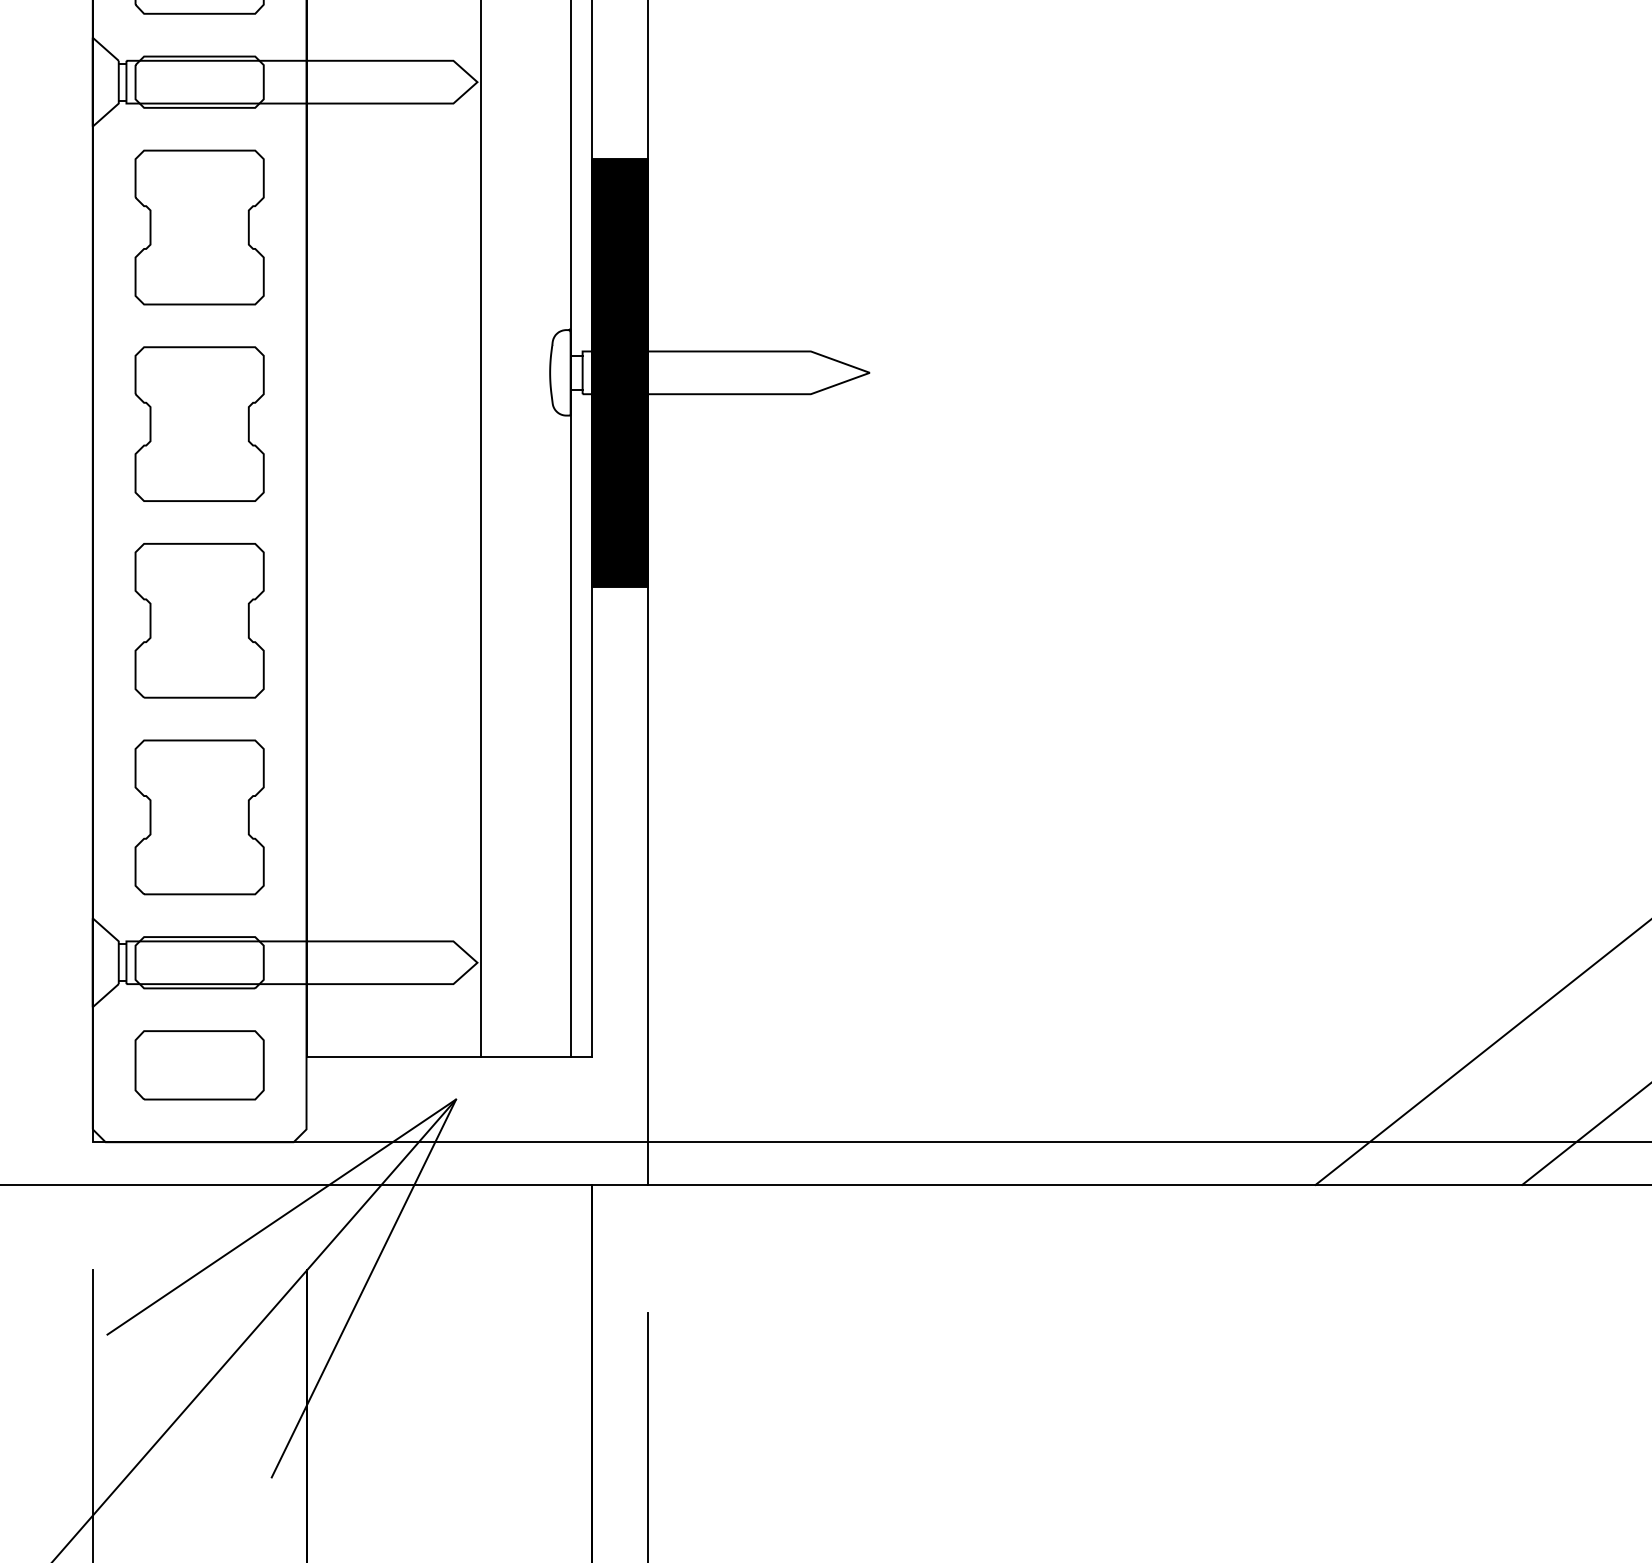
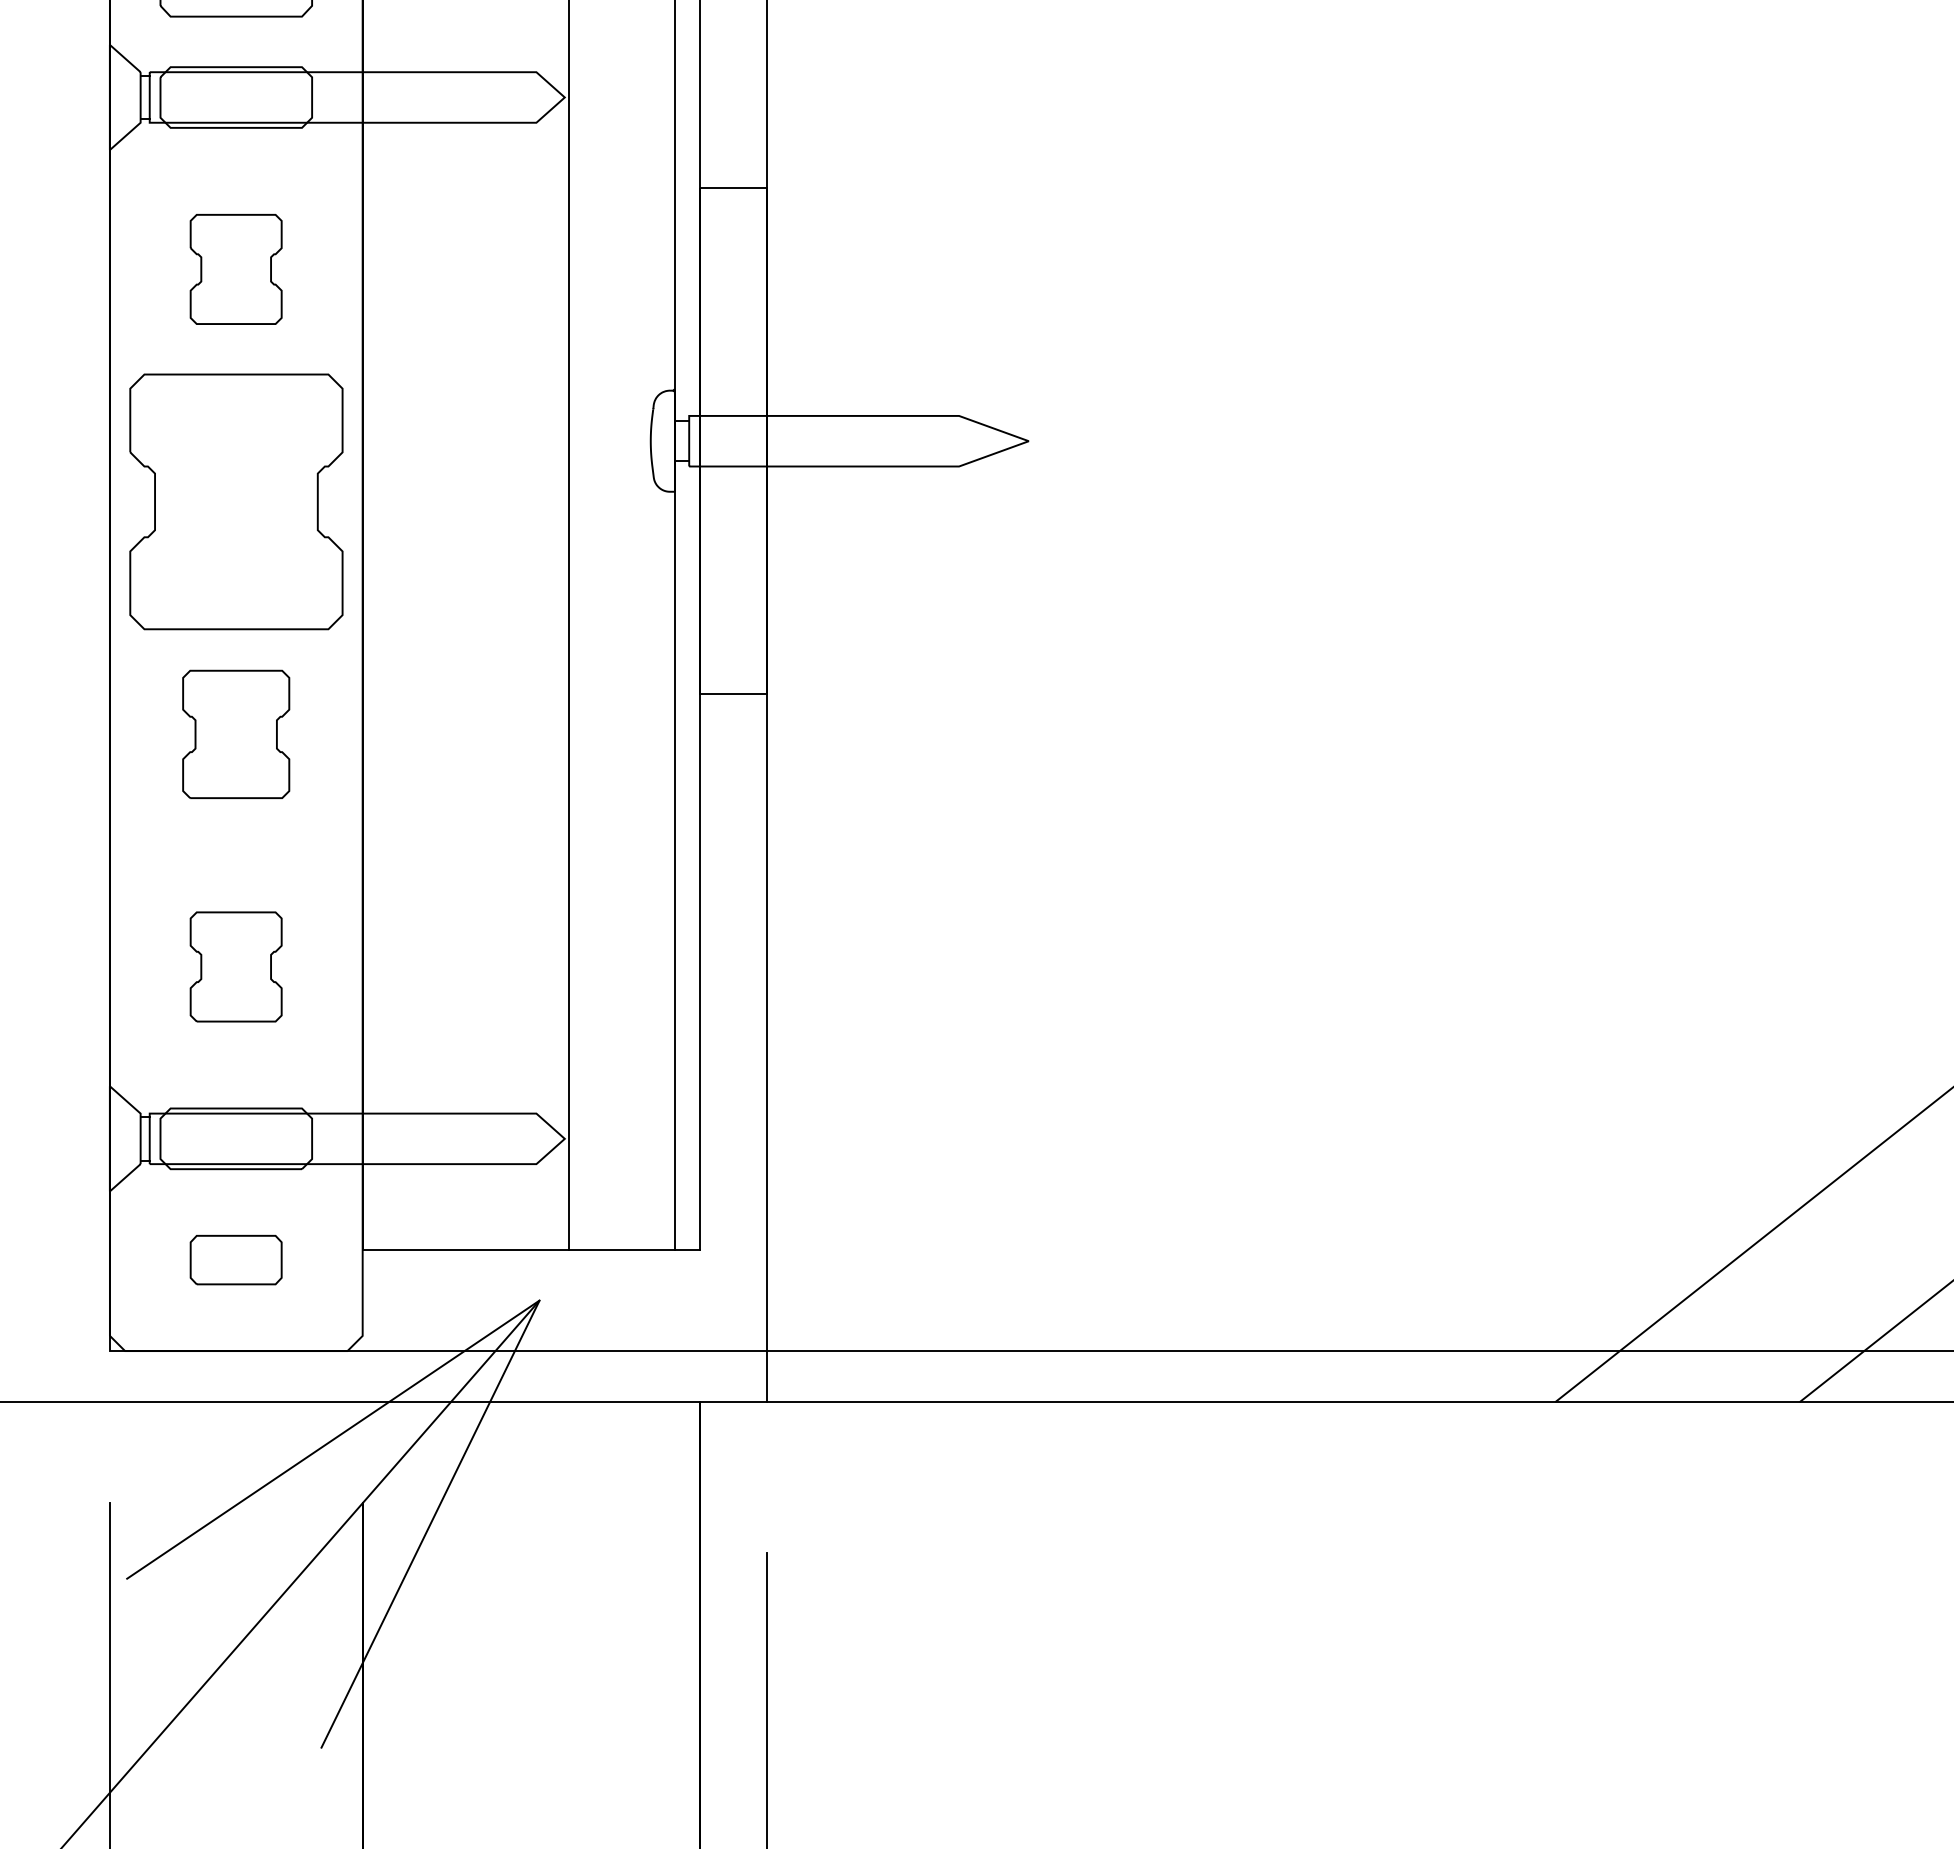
part: (198, 227) -> (235, 269), size x0.6
fill: (620, 372) -> (733, 440), removed
part: (198, 423) -> (235, 501), size x1.4
part: (198, 620) -> (235, 734), size x0.7
part: (198, 817) -> (235, 966), size x0.6
part: (198, 1064) -> (235, 1259), size x0.6

